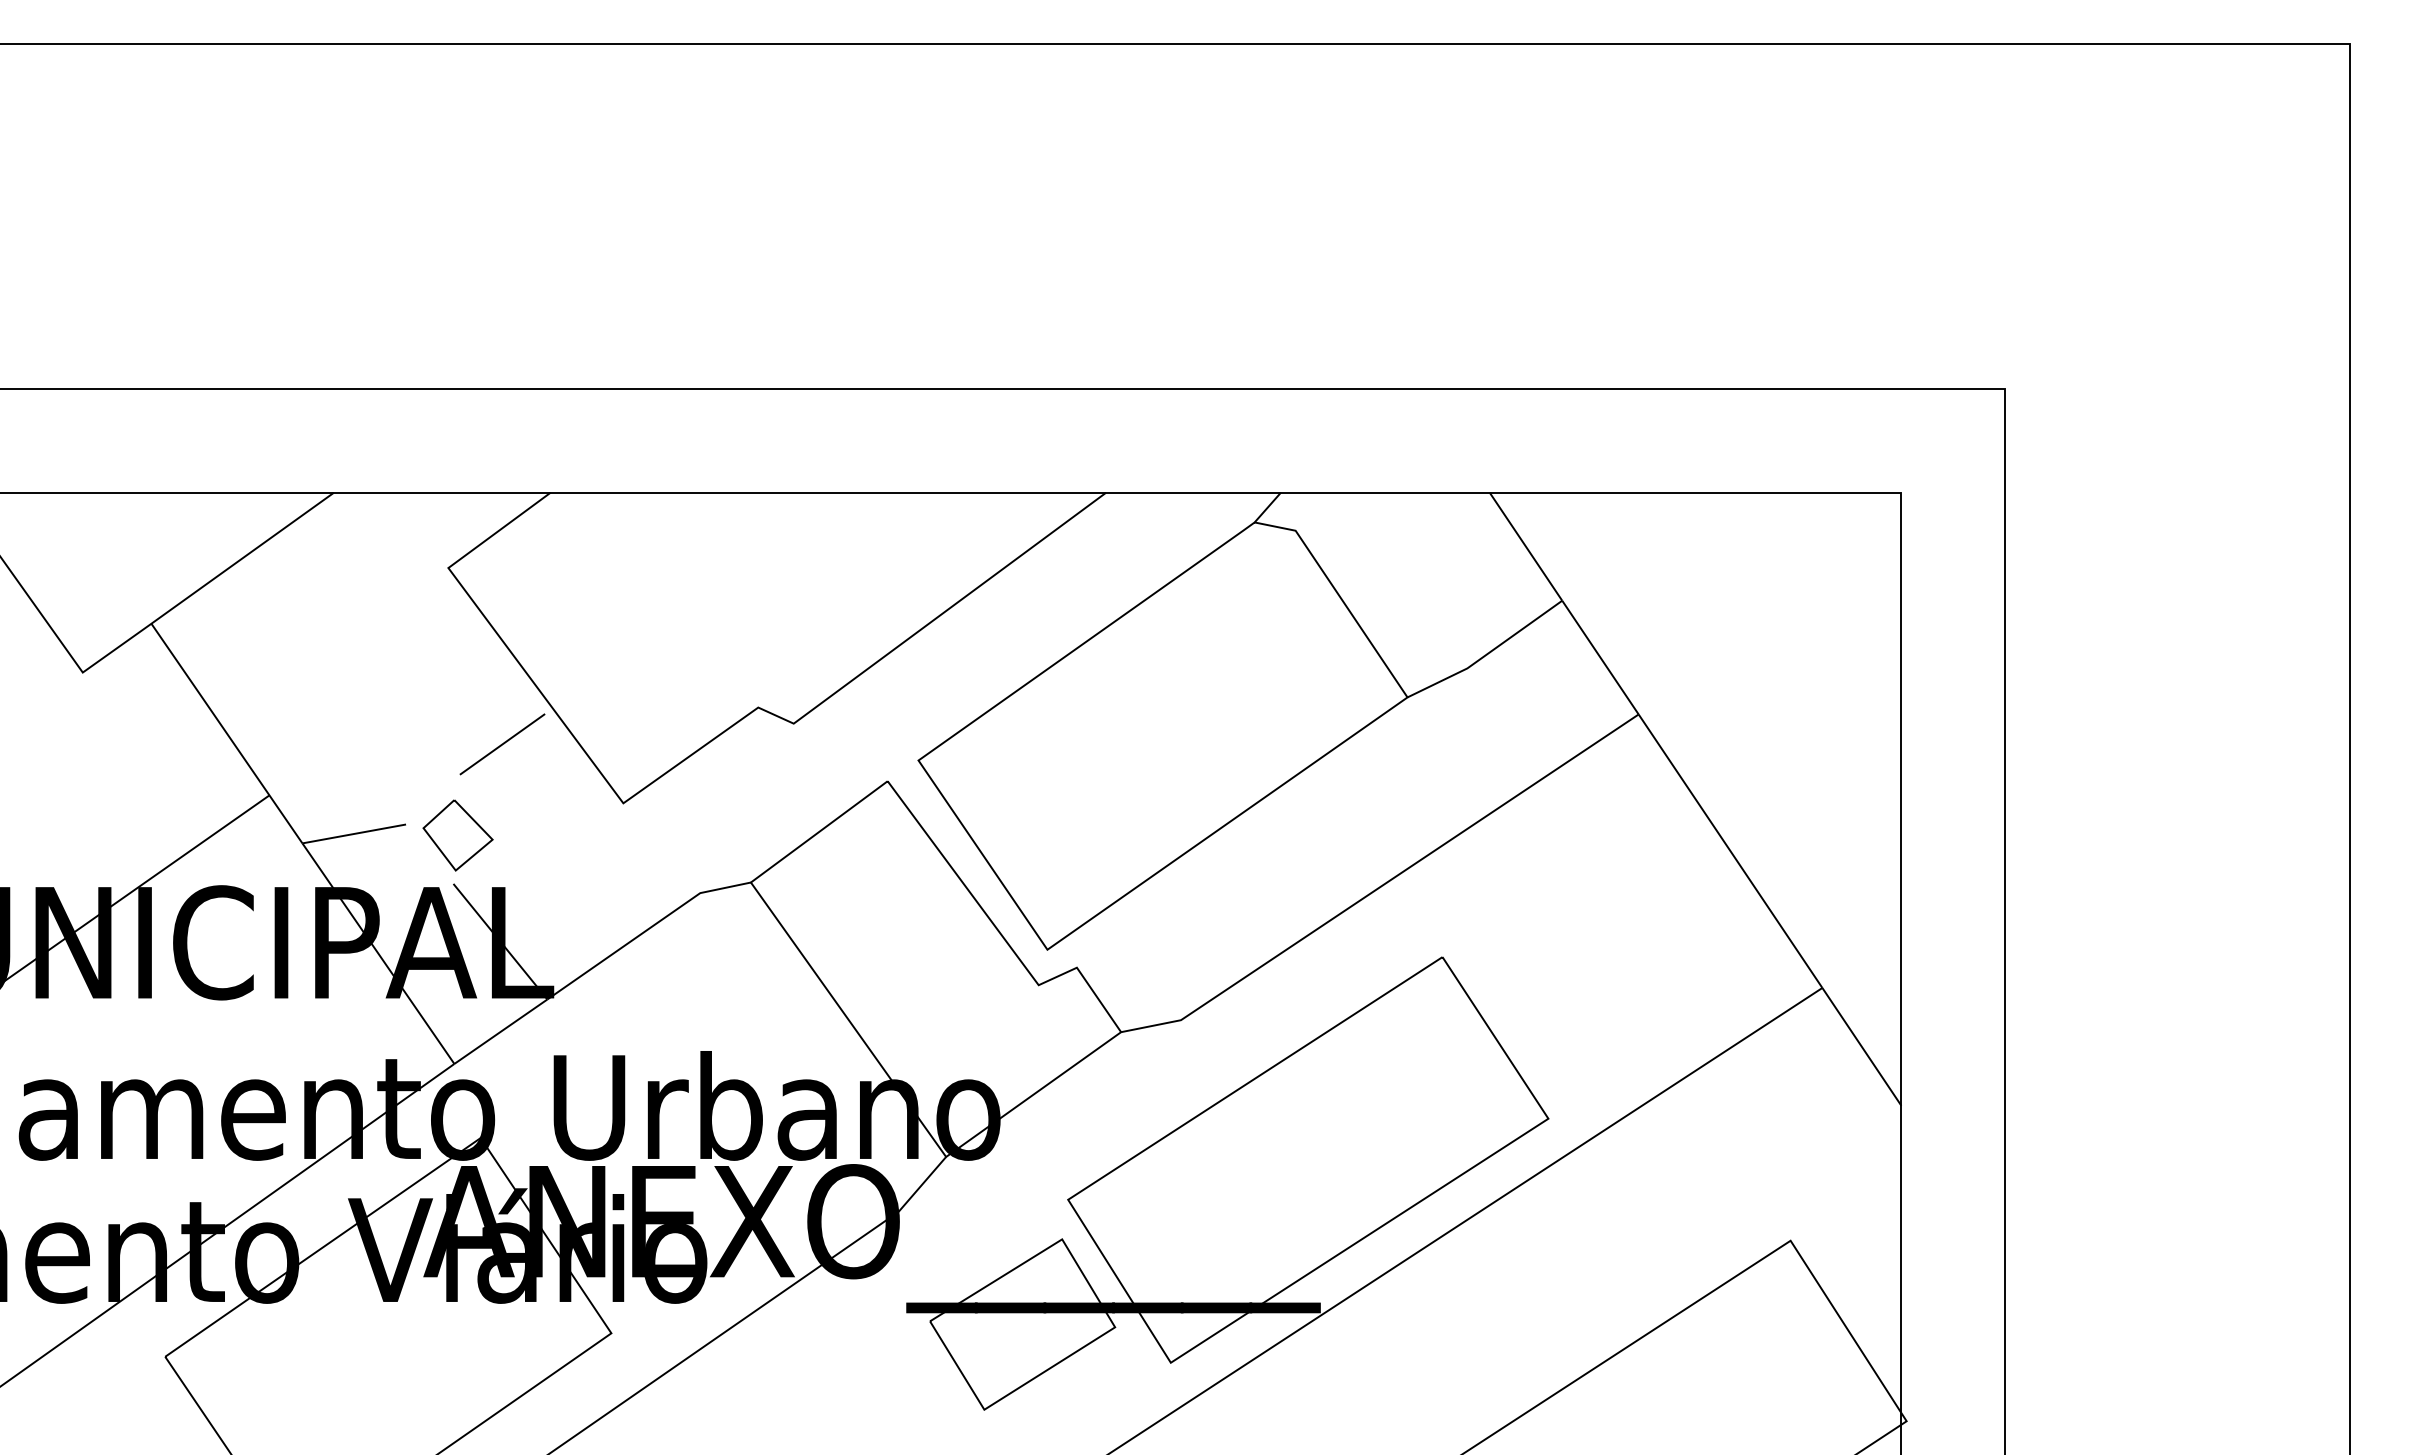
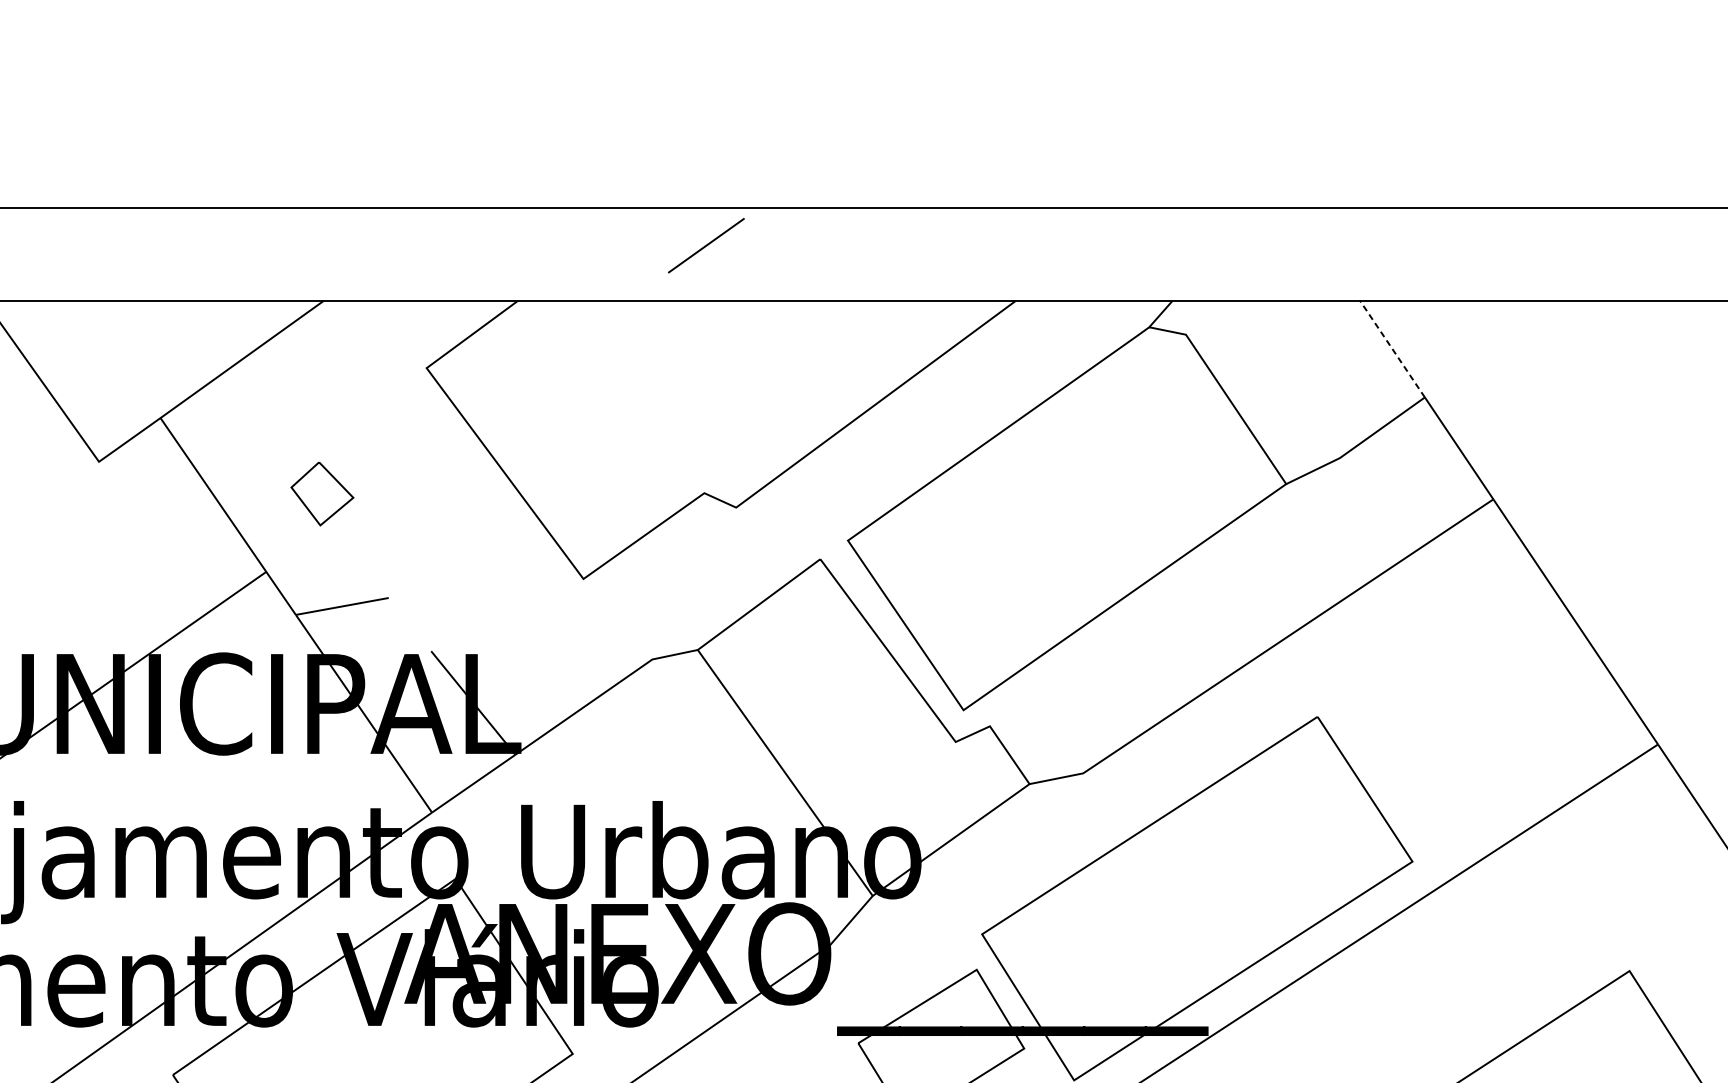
line: (1526, 546) -> (1392, 348), solid -> dashed
line: (502, 744) -> (706, 245), moved
part: (457, 835) -> (321, 494), moved

